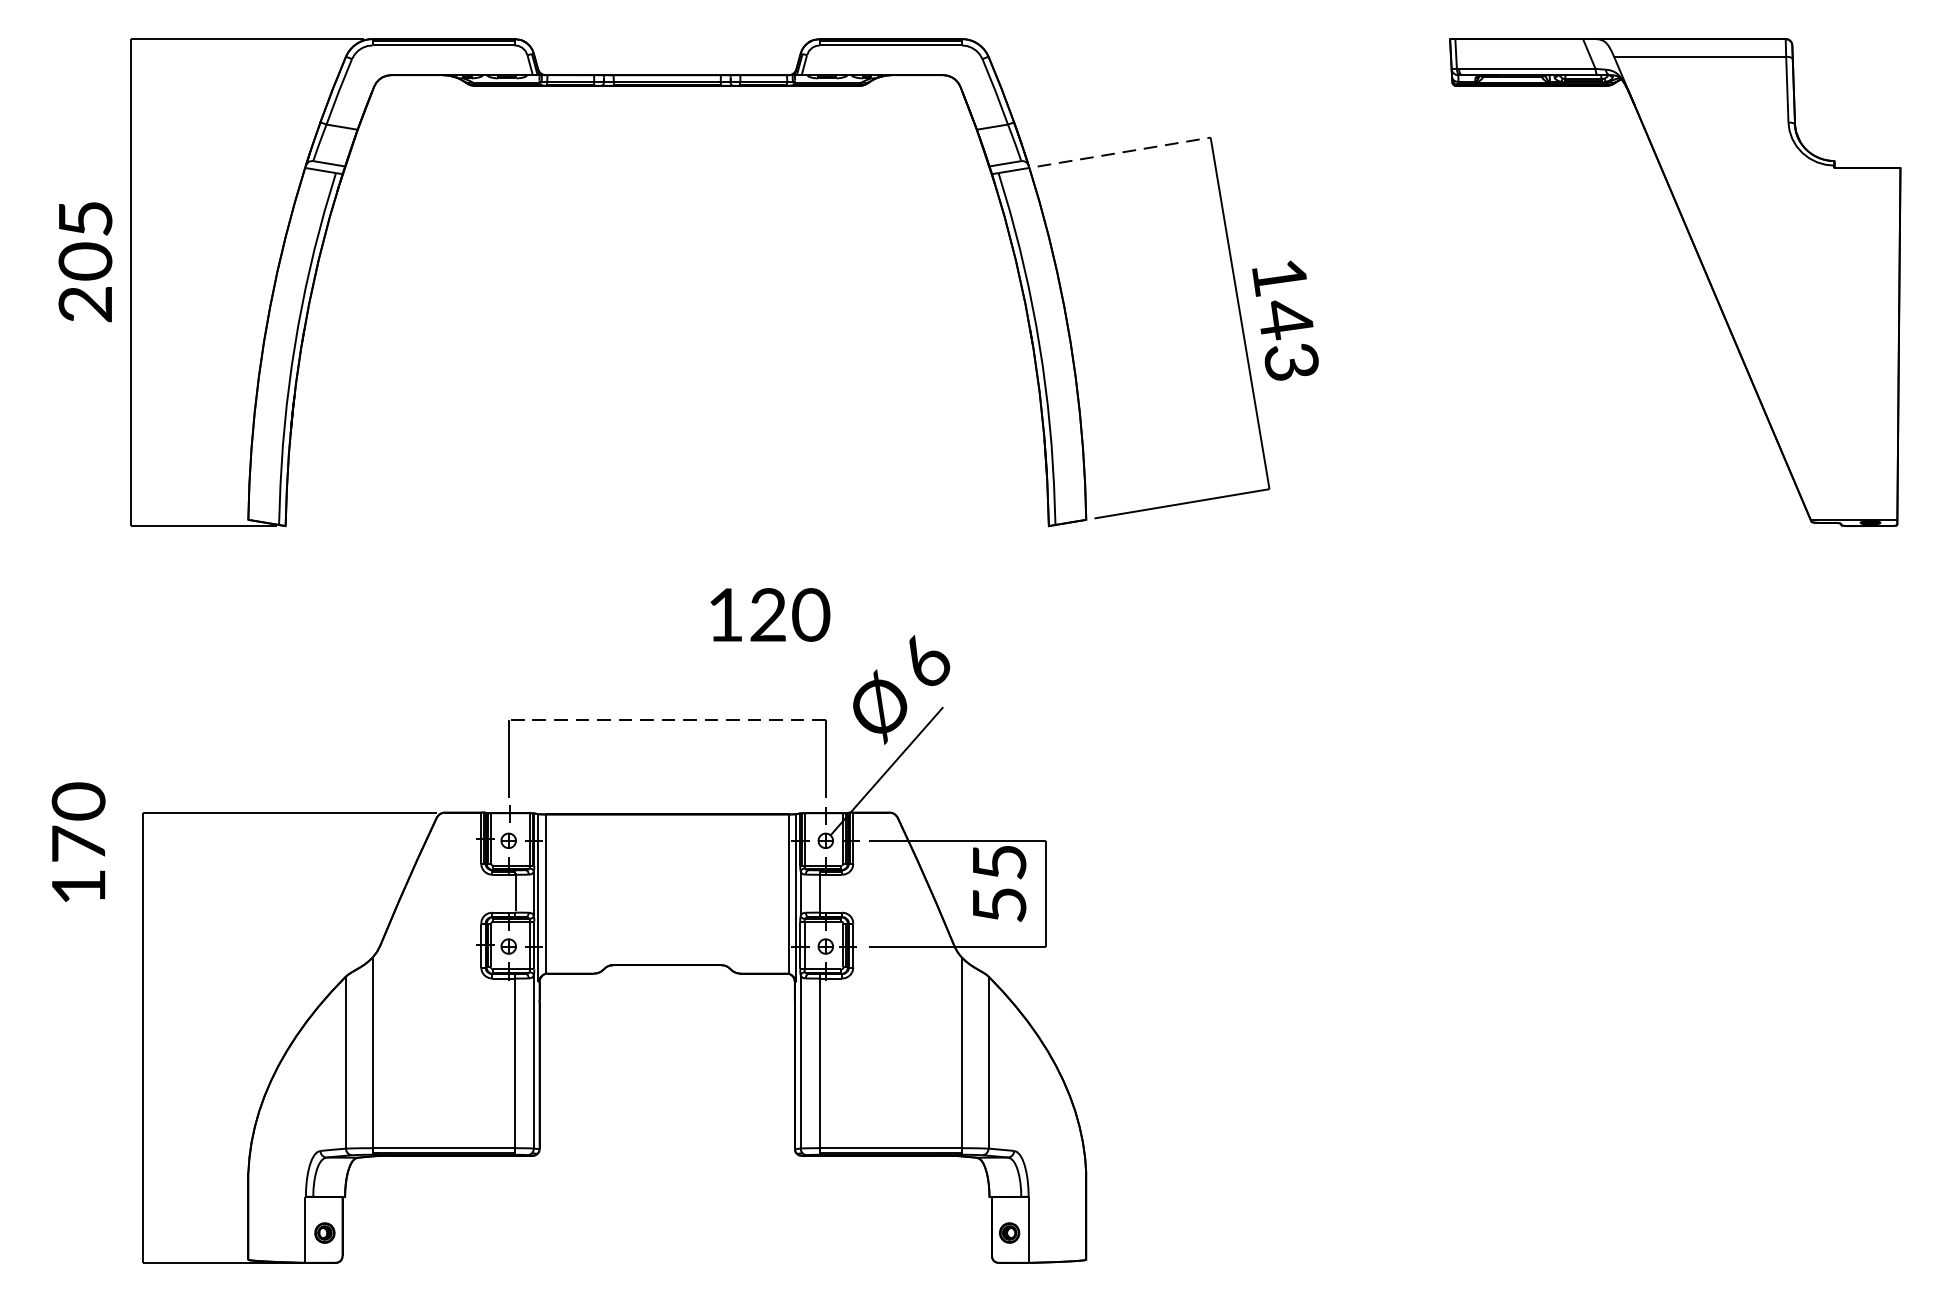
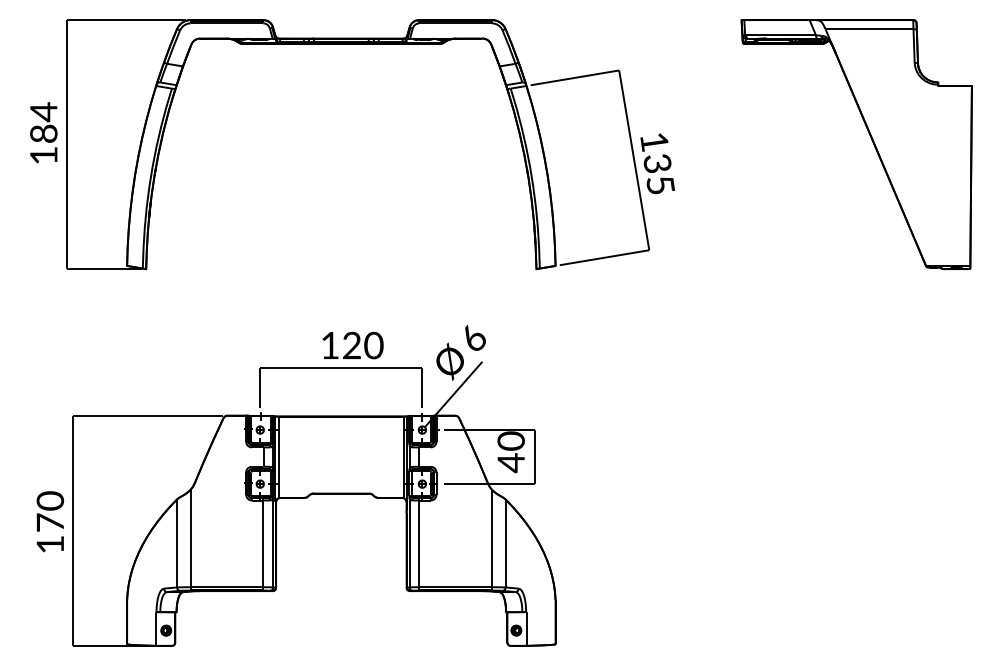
line: (1123, 151) -> (574, 77), dashed -> solid
text: (84, 260) -> (43, 133), 205 -> 184
text: (1287, 339) -> (658, 173), 143 -> 135
text: (769, 614) -> (352, 345), moved
line: (665, 720) -> (340, 368), dashed -> solid
text: (76, 841) -> (49, 521), moved
text: (998, 884) -> (510, 452), 55 -> 40

